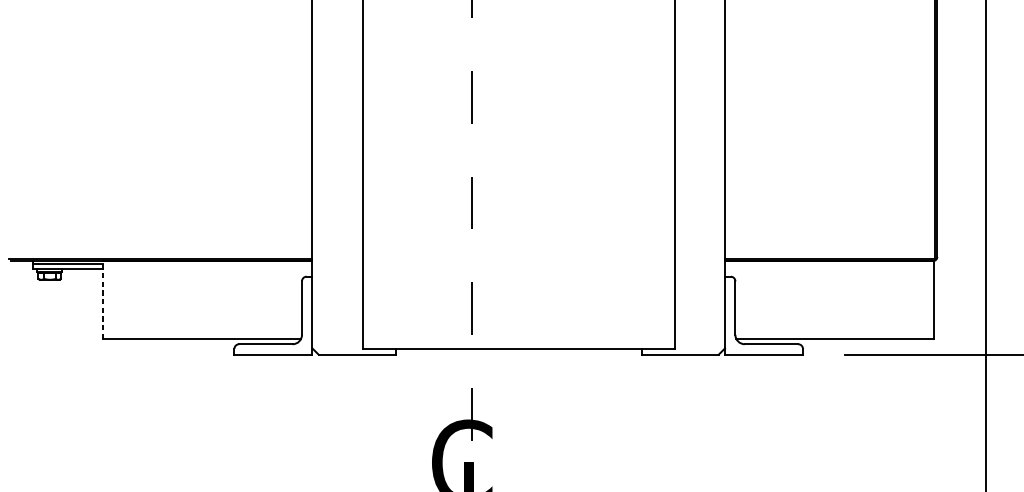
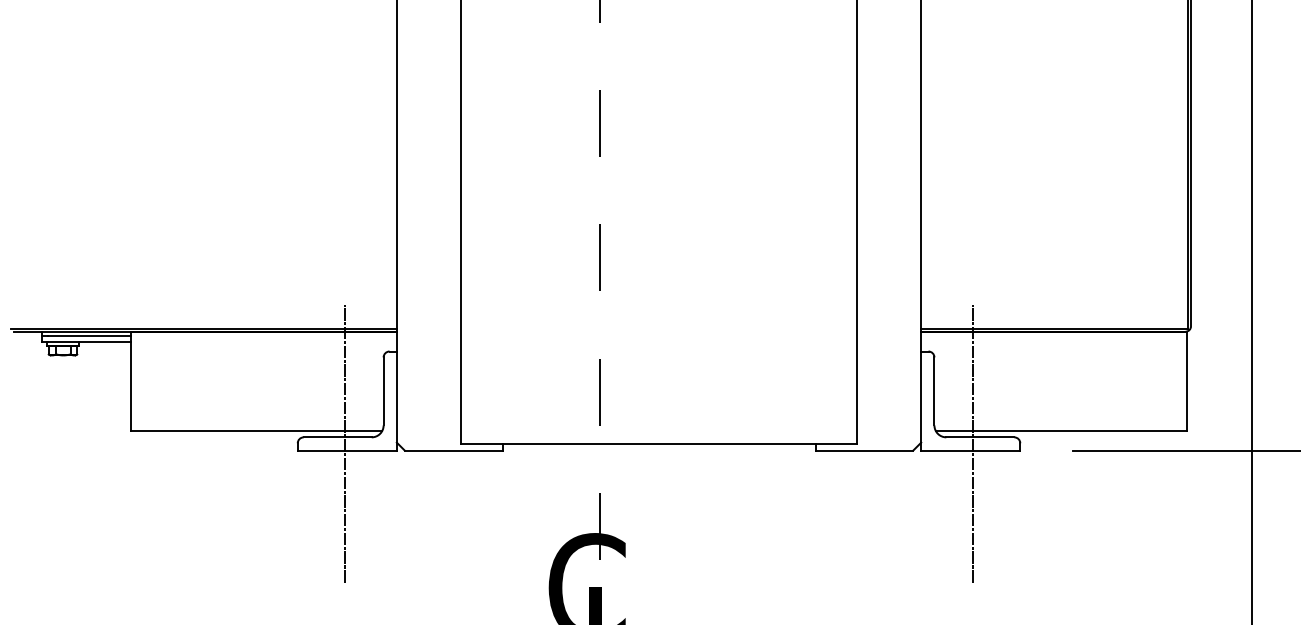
line: (102, 300) -> (130, 381), dashed -> solid
line: (271, 349) -> (345, 443), added
line: (765, 349) -> (972, 443), added

